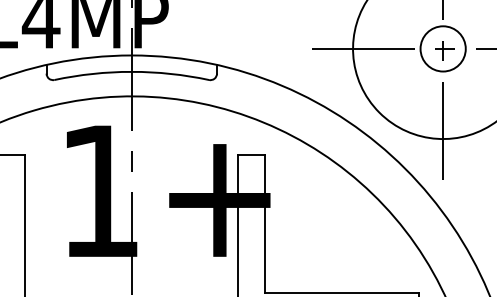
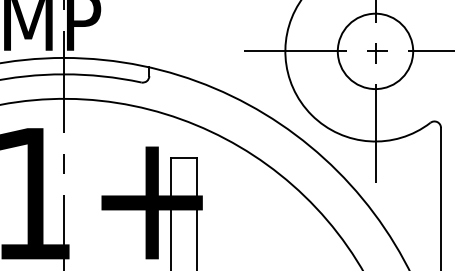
circle: (442, 48) -> (374, 50), size x1.67

